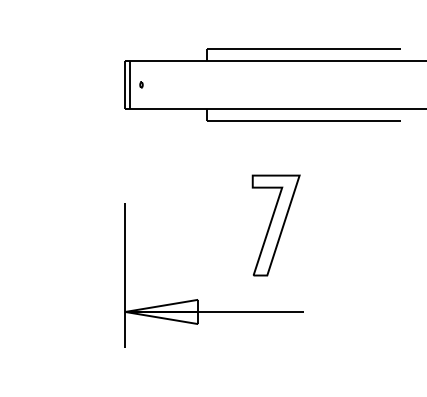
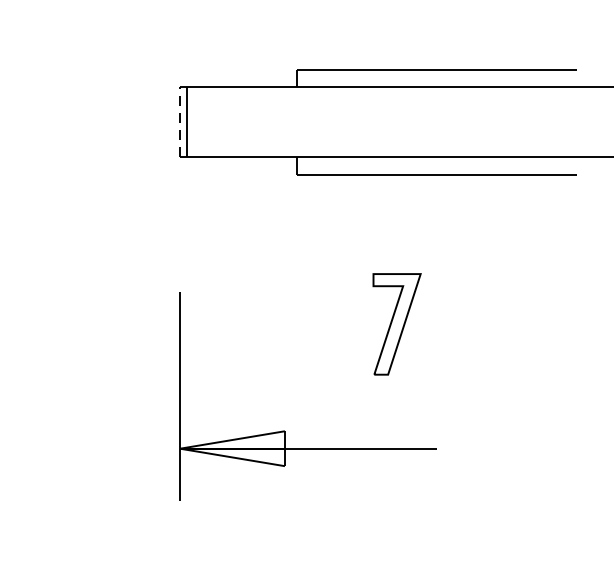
line: (125, 84) -> (180, 121), solid -> dashed
part: (141, 84) -> (203, 121), removed
part: (275, 225) -> (396, 324), size x0.7

